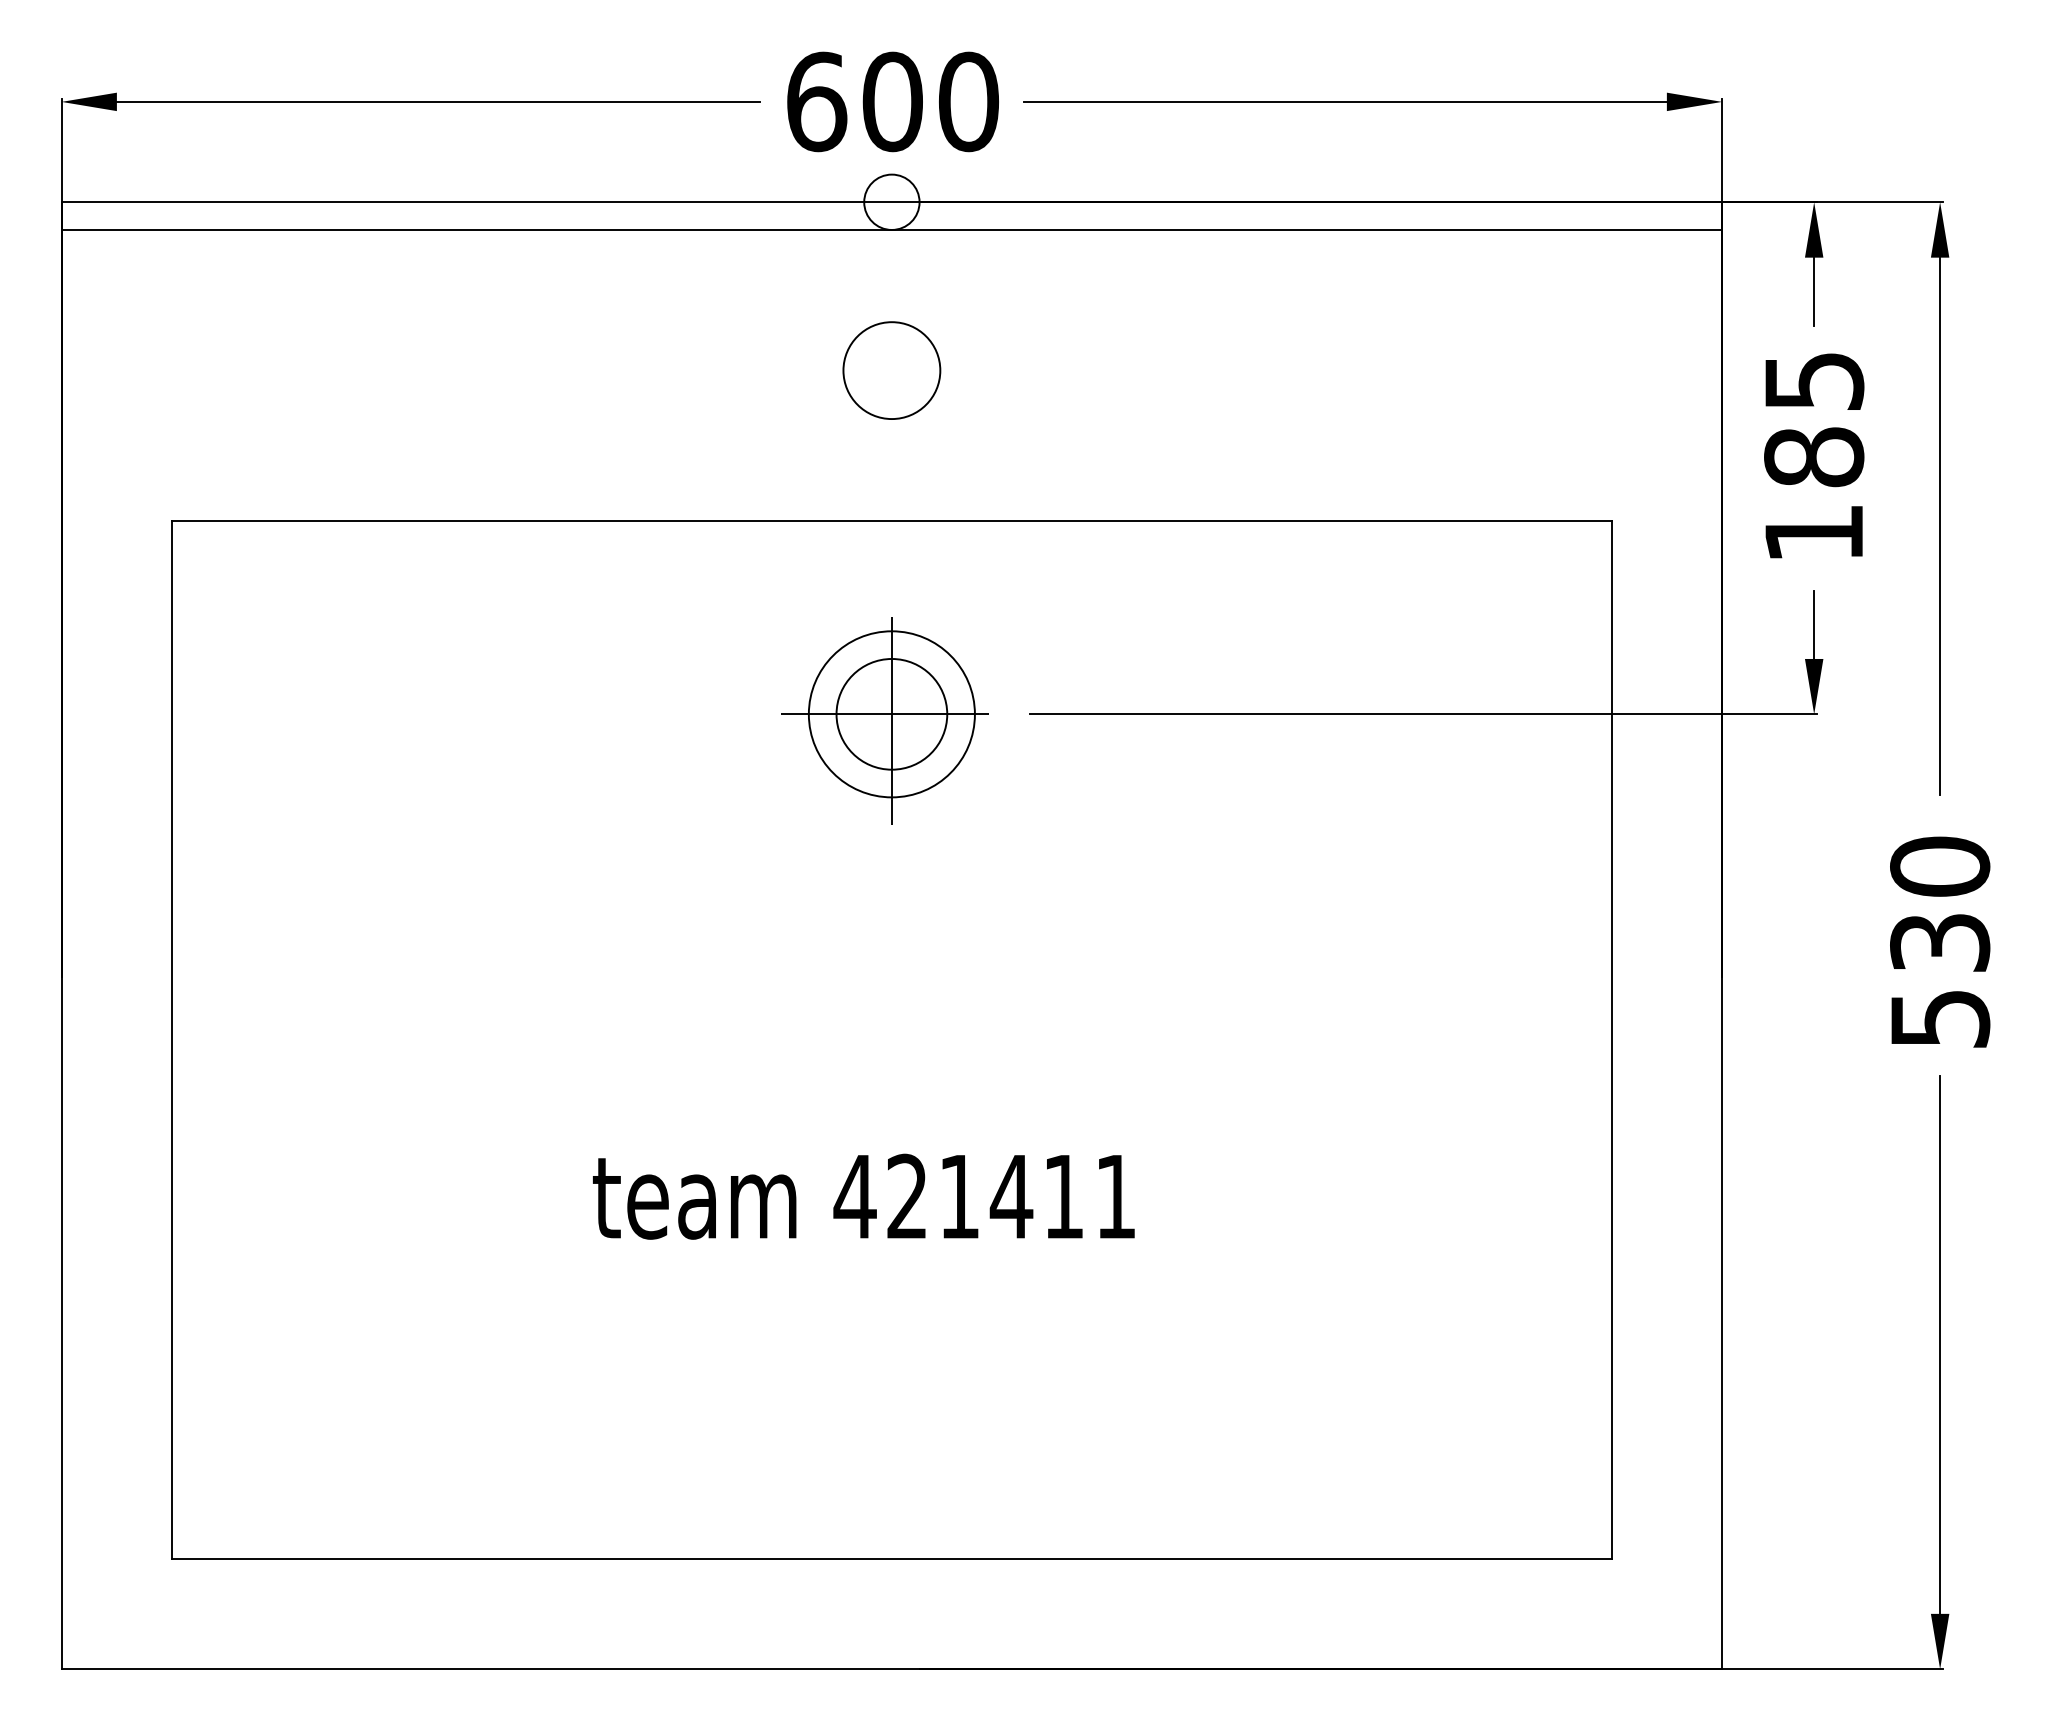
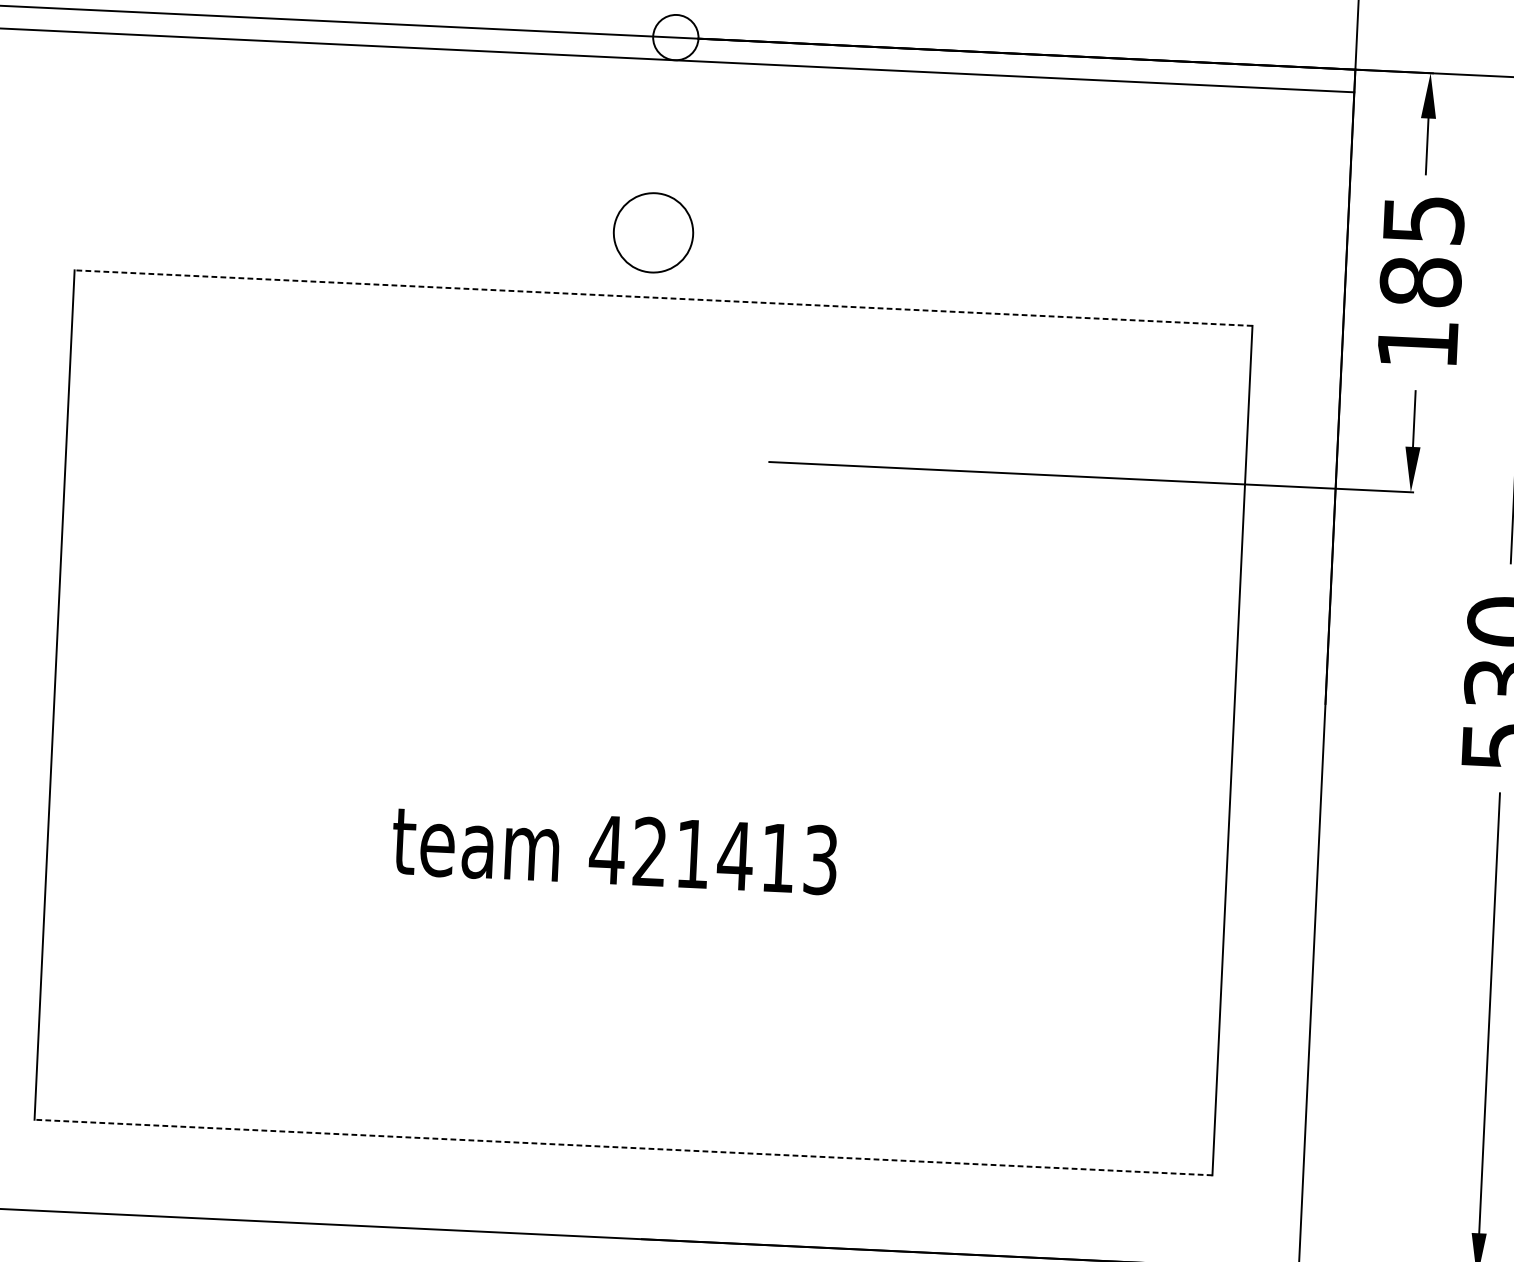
circle: (891, 370) -> (653, 232), moved
line: (891, 520) -> (663, 298), solid -> dashed
part: (884, 720) -> (649, 461), removed
text: (1115, 1196) -> (820, 859), 421411 -> 421413
line: (891, 1558) -> (623, 1147), solid -> dashed

